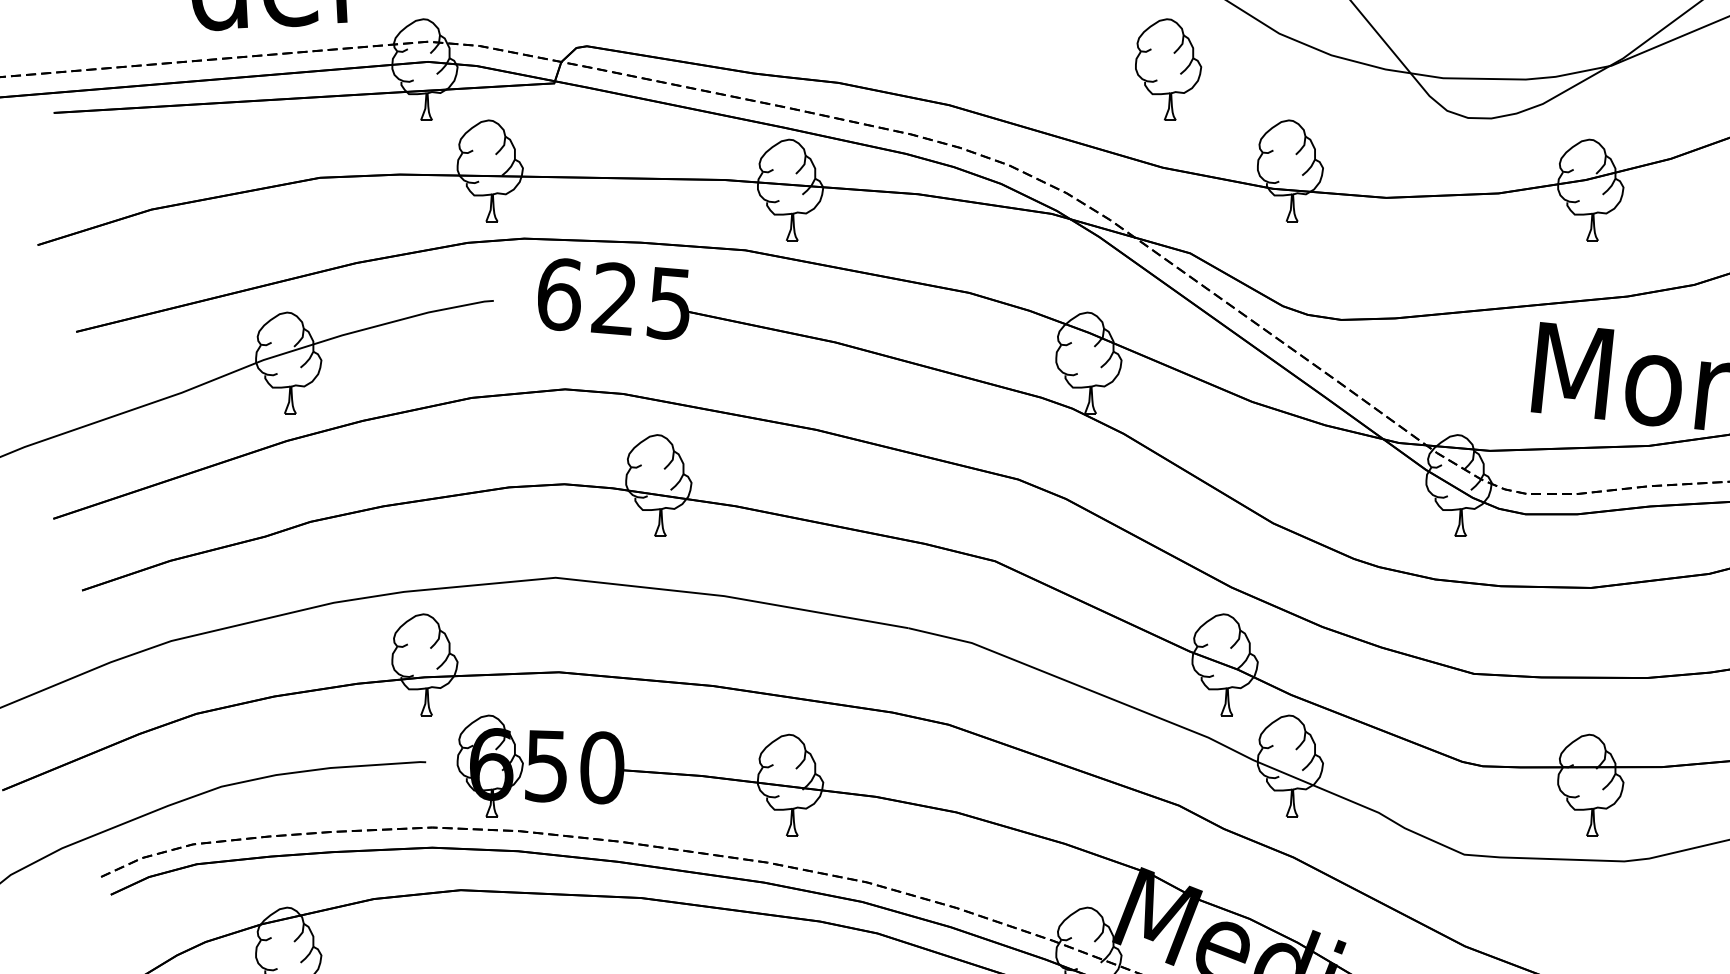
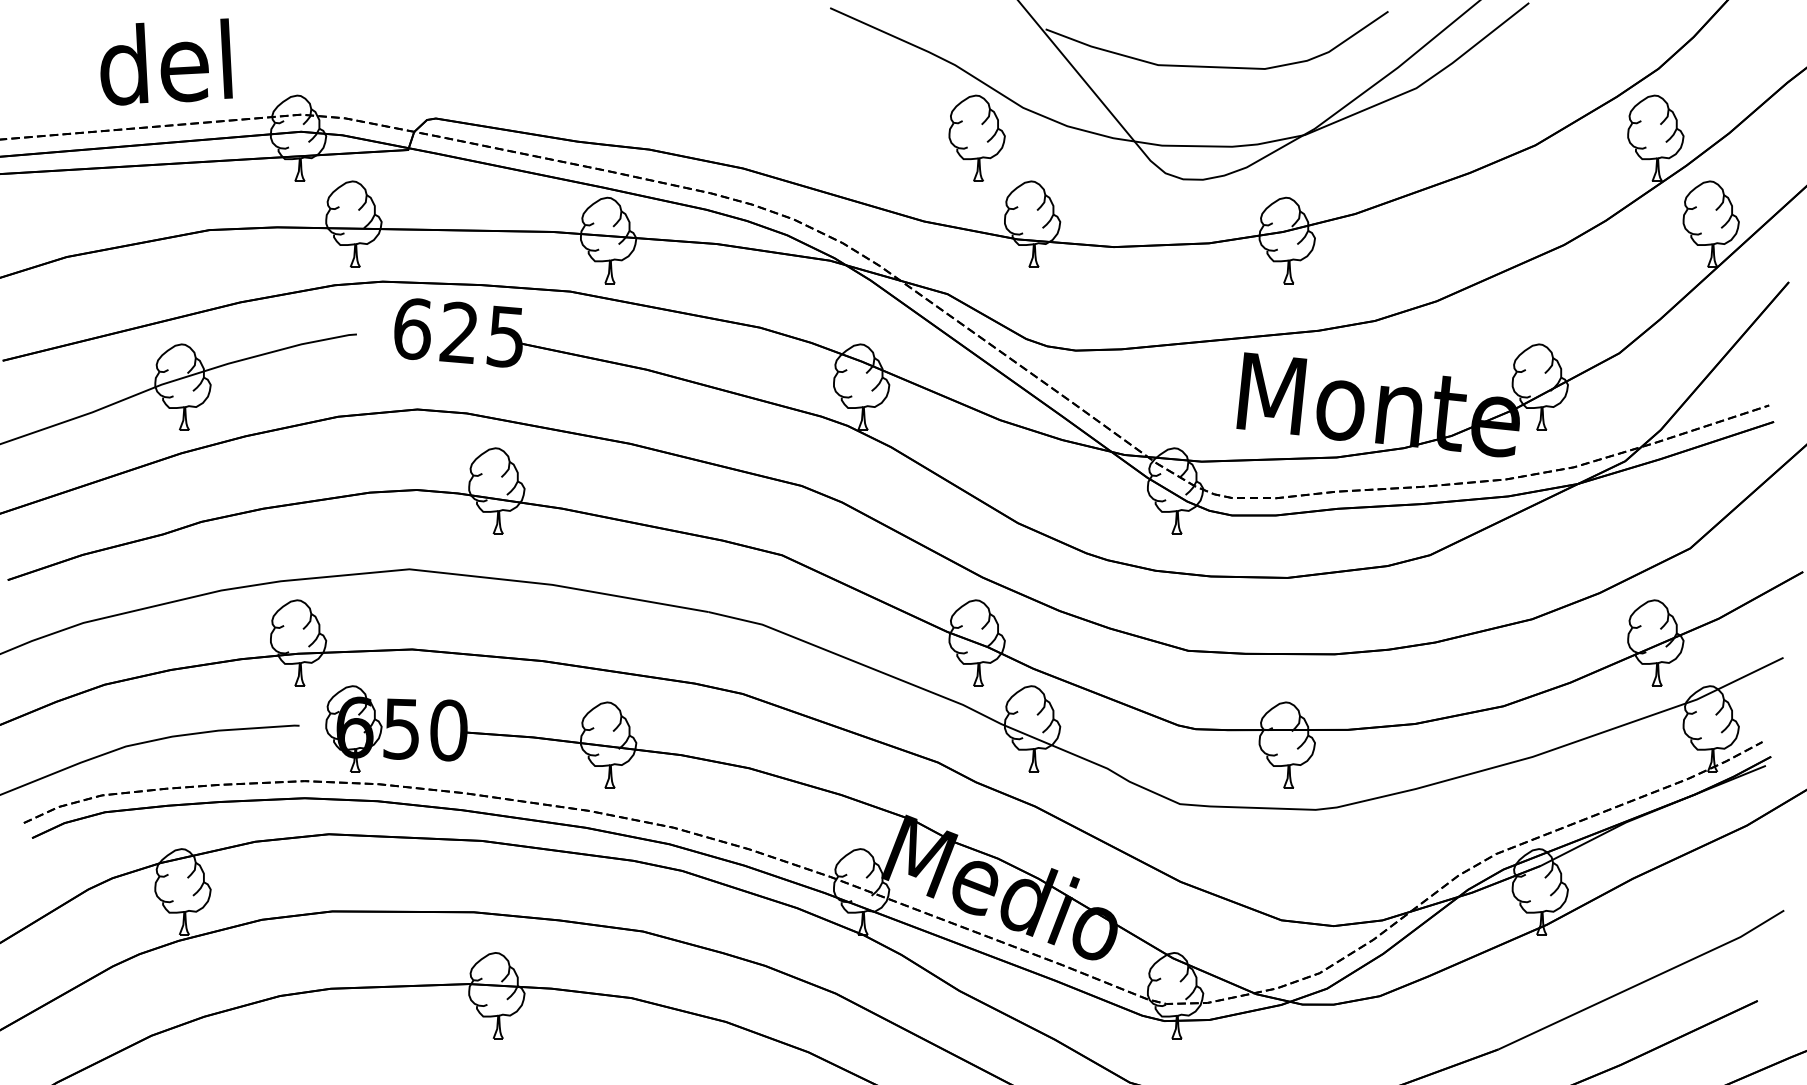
part: (1167, 68) -> (976, 137), moved

